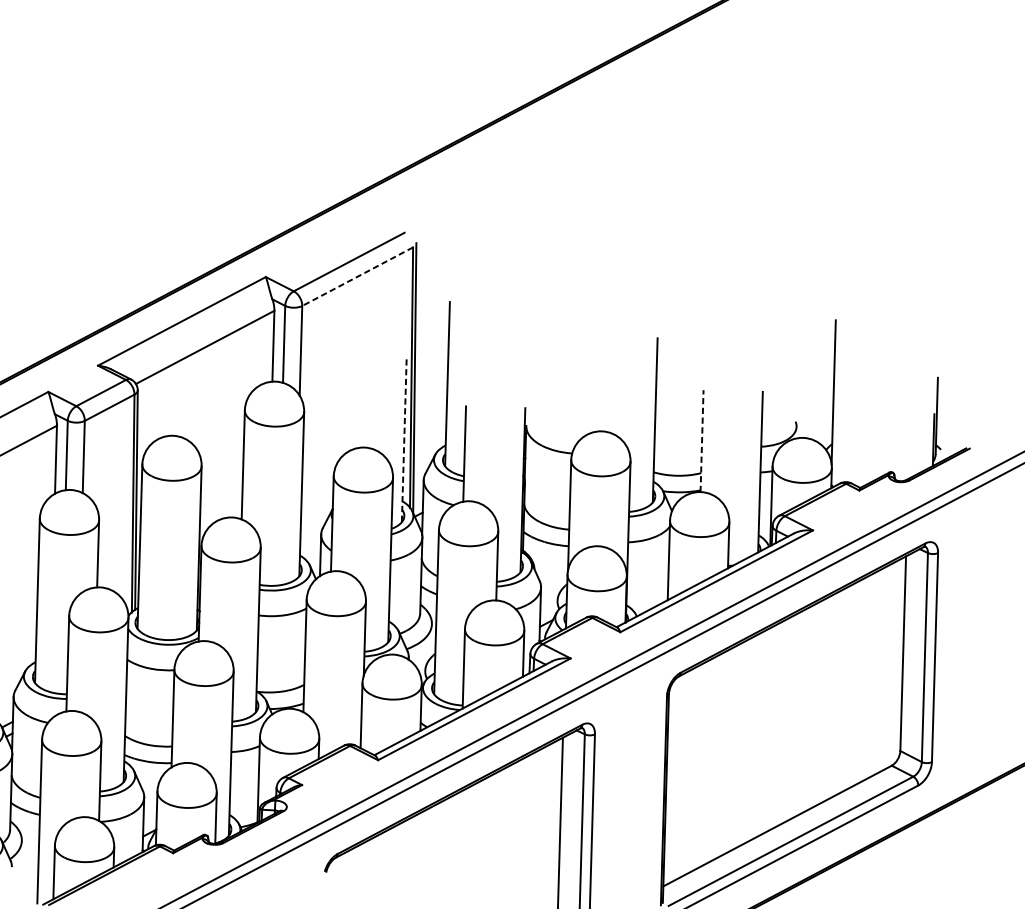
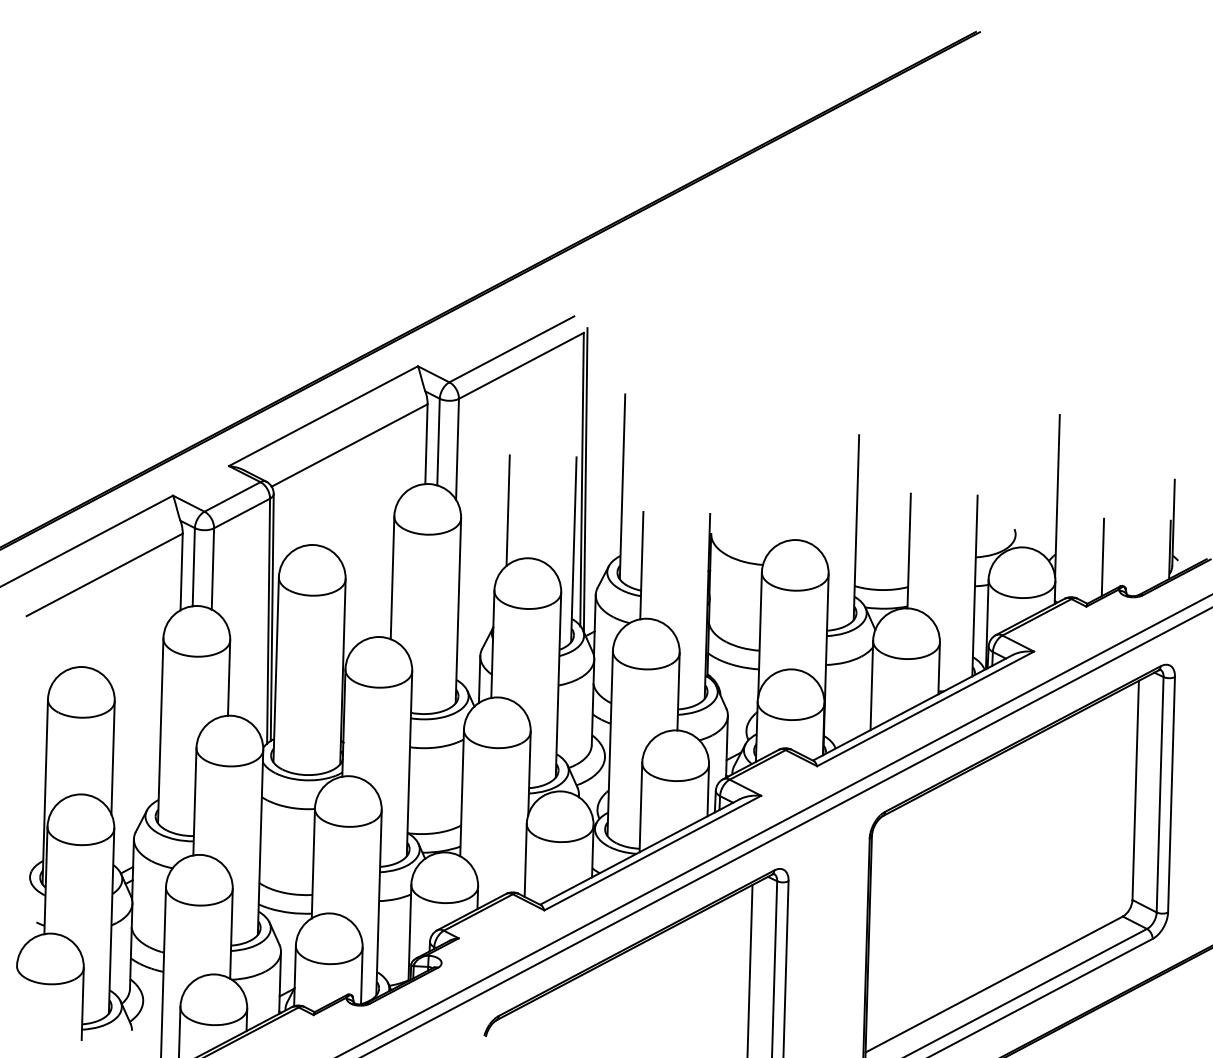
line: (357, 276) -> (521, 365), dashed -> solid
line: (345, 405) -> (507, 510), added
line: (403, 439) -> (573, 549), dashed -> solid
line: (702, 440) -> (909, 550), dashed -> solid
line: (873, 446) -> (1102, 557), added

